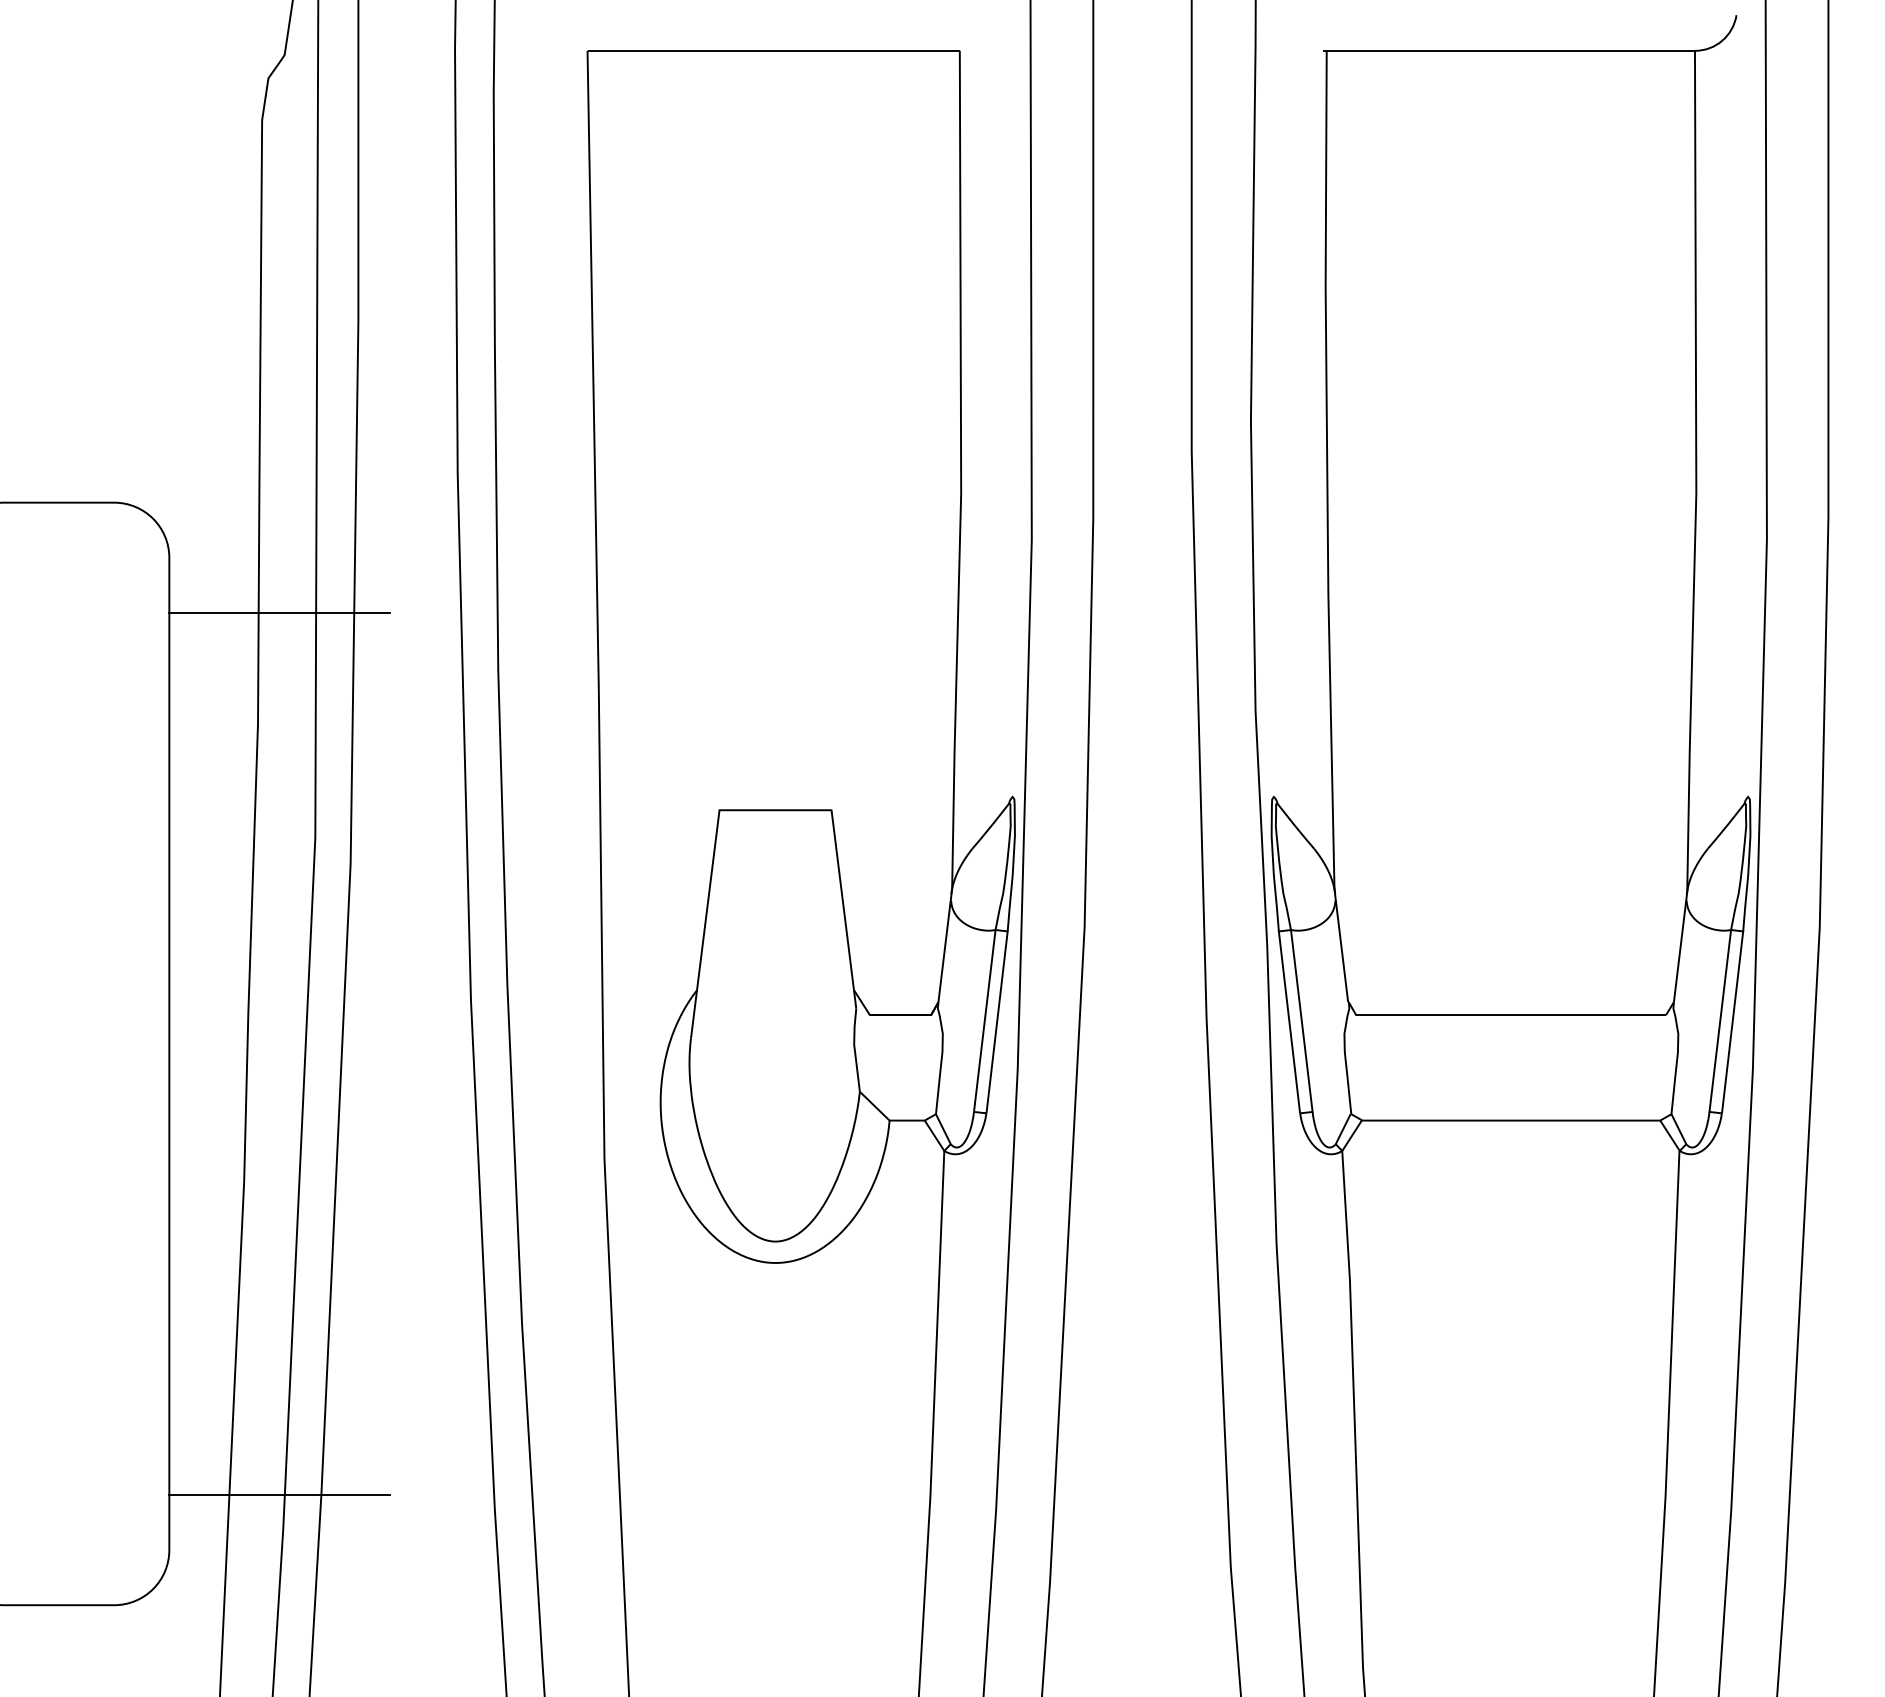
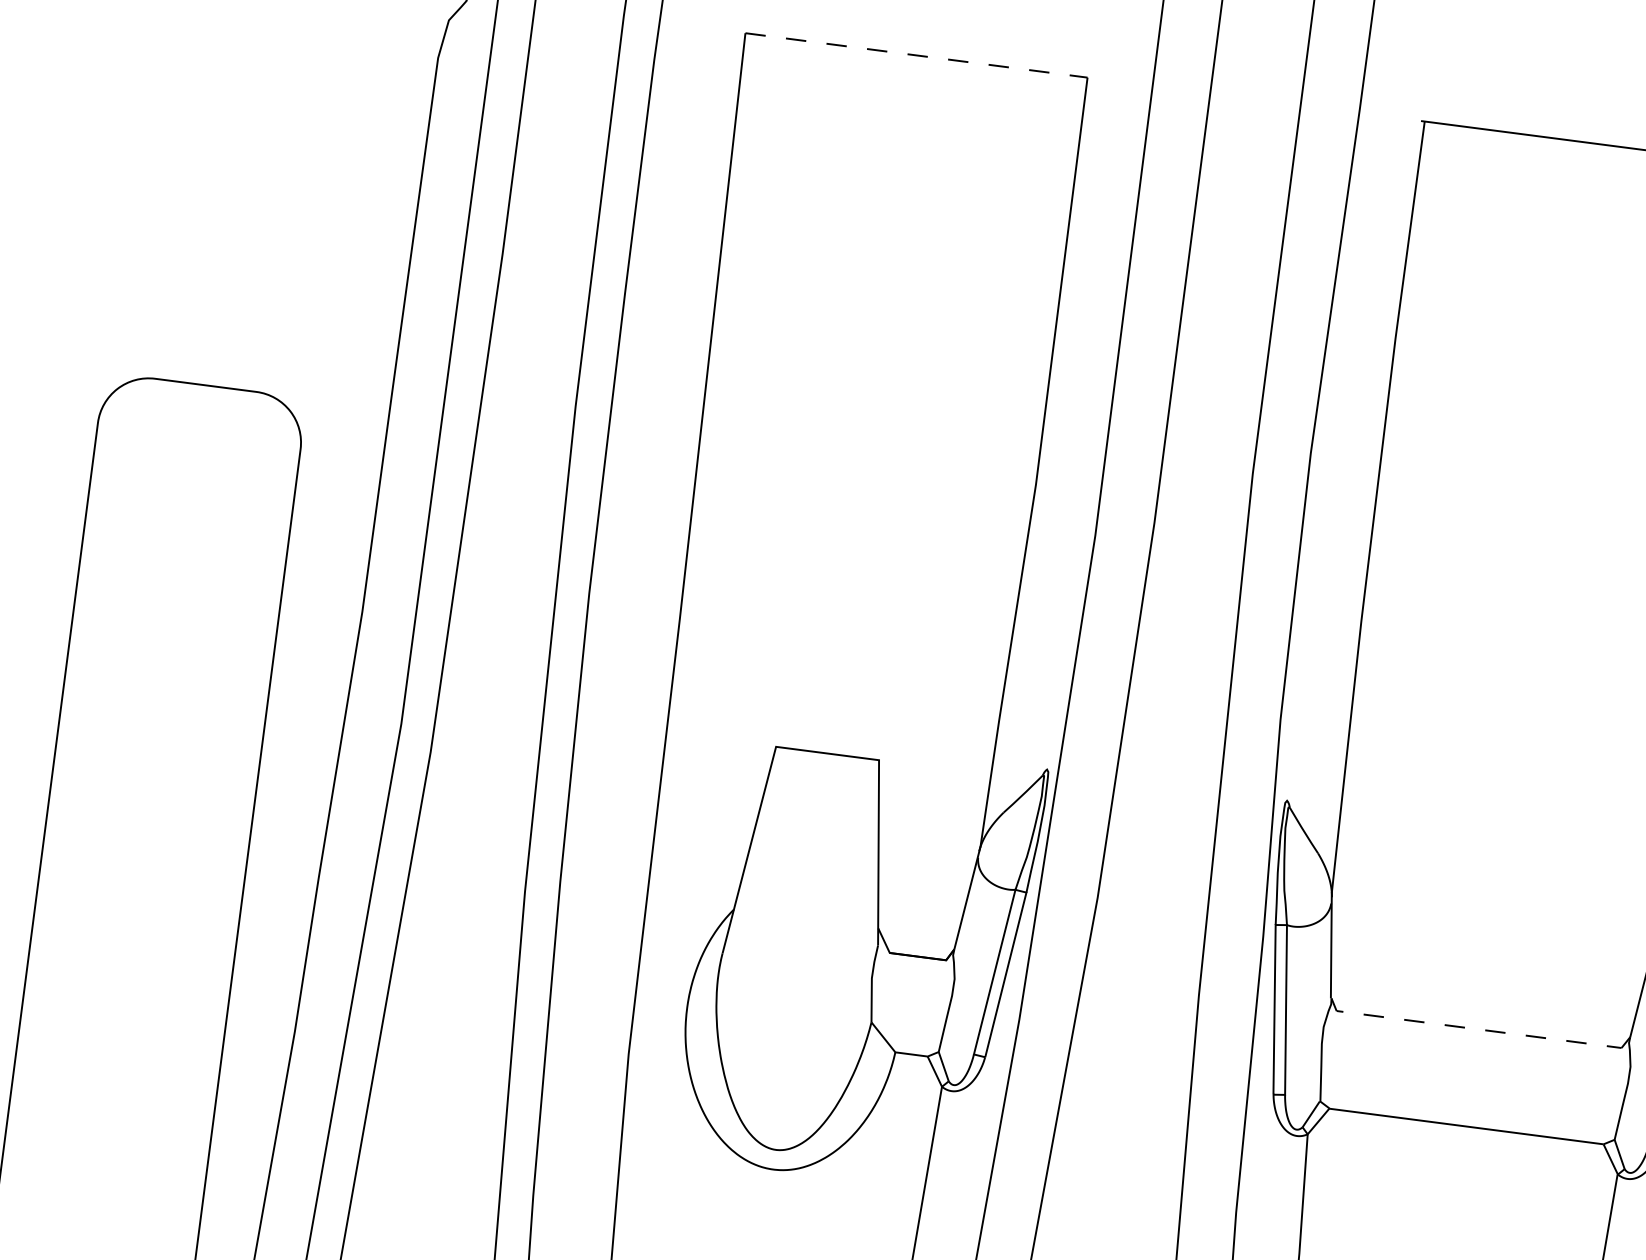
line: (774, 50) -> (917, 55), solid -> dashed
line: (279, 612) -> (395, 512), removed
line: (1503, 1015) -> (1472, 1029), solid -> dashed

